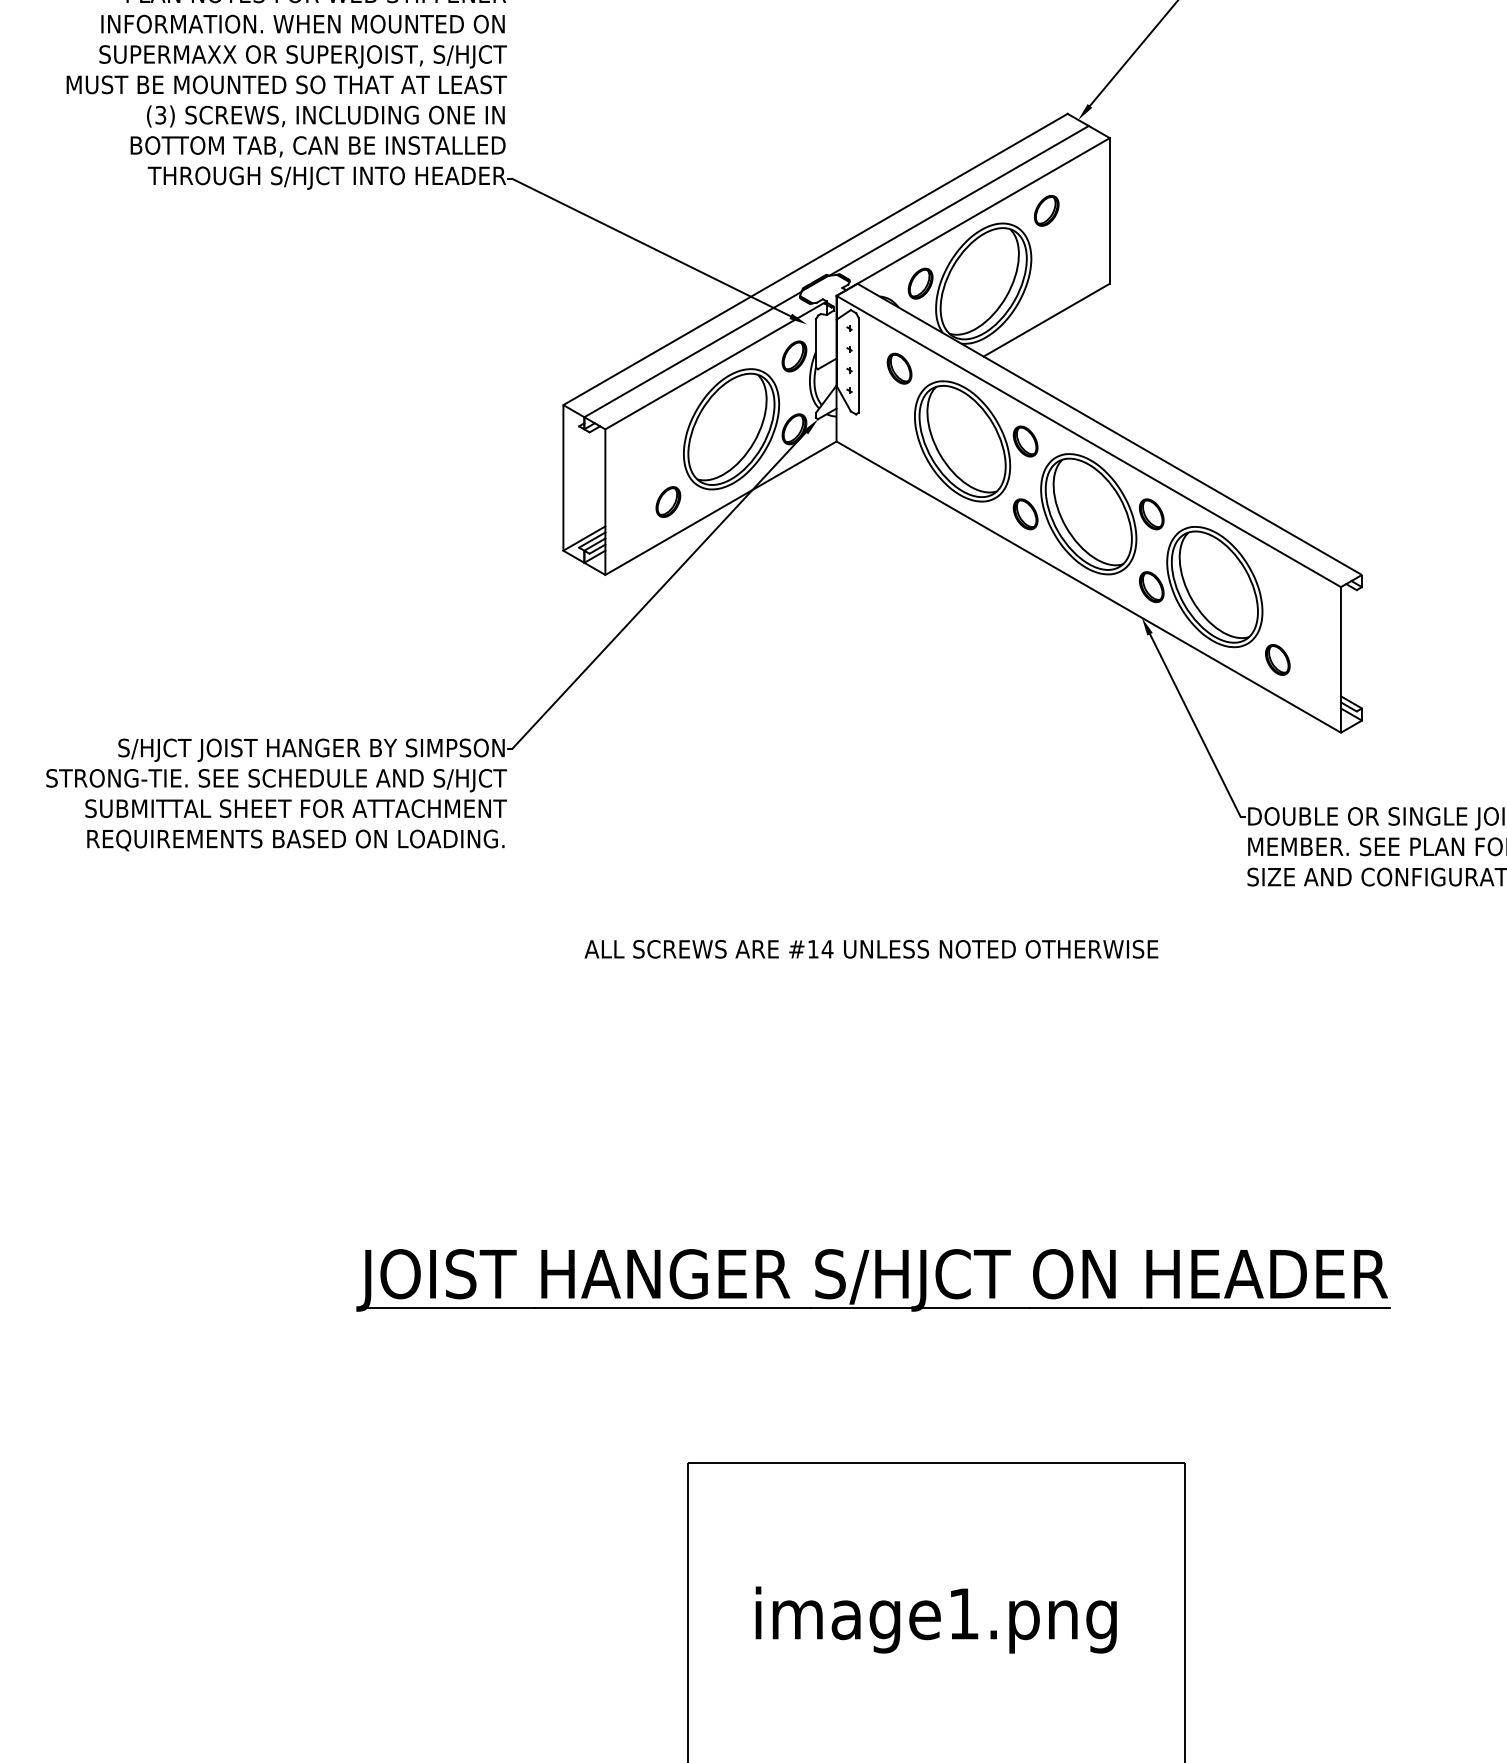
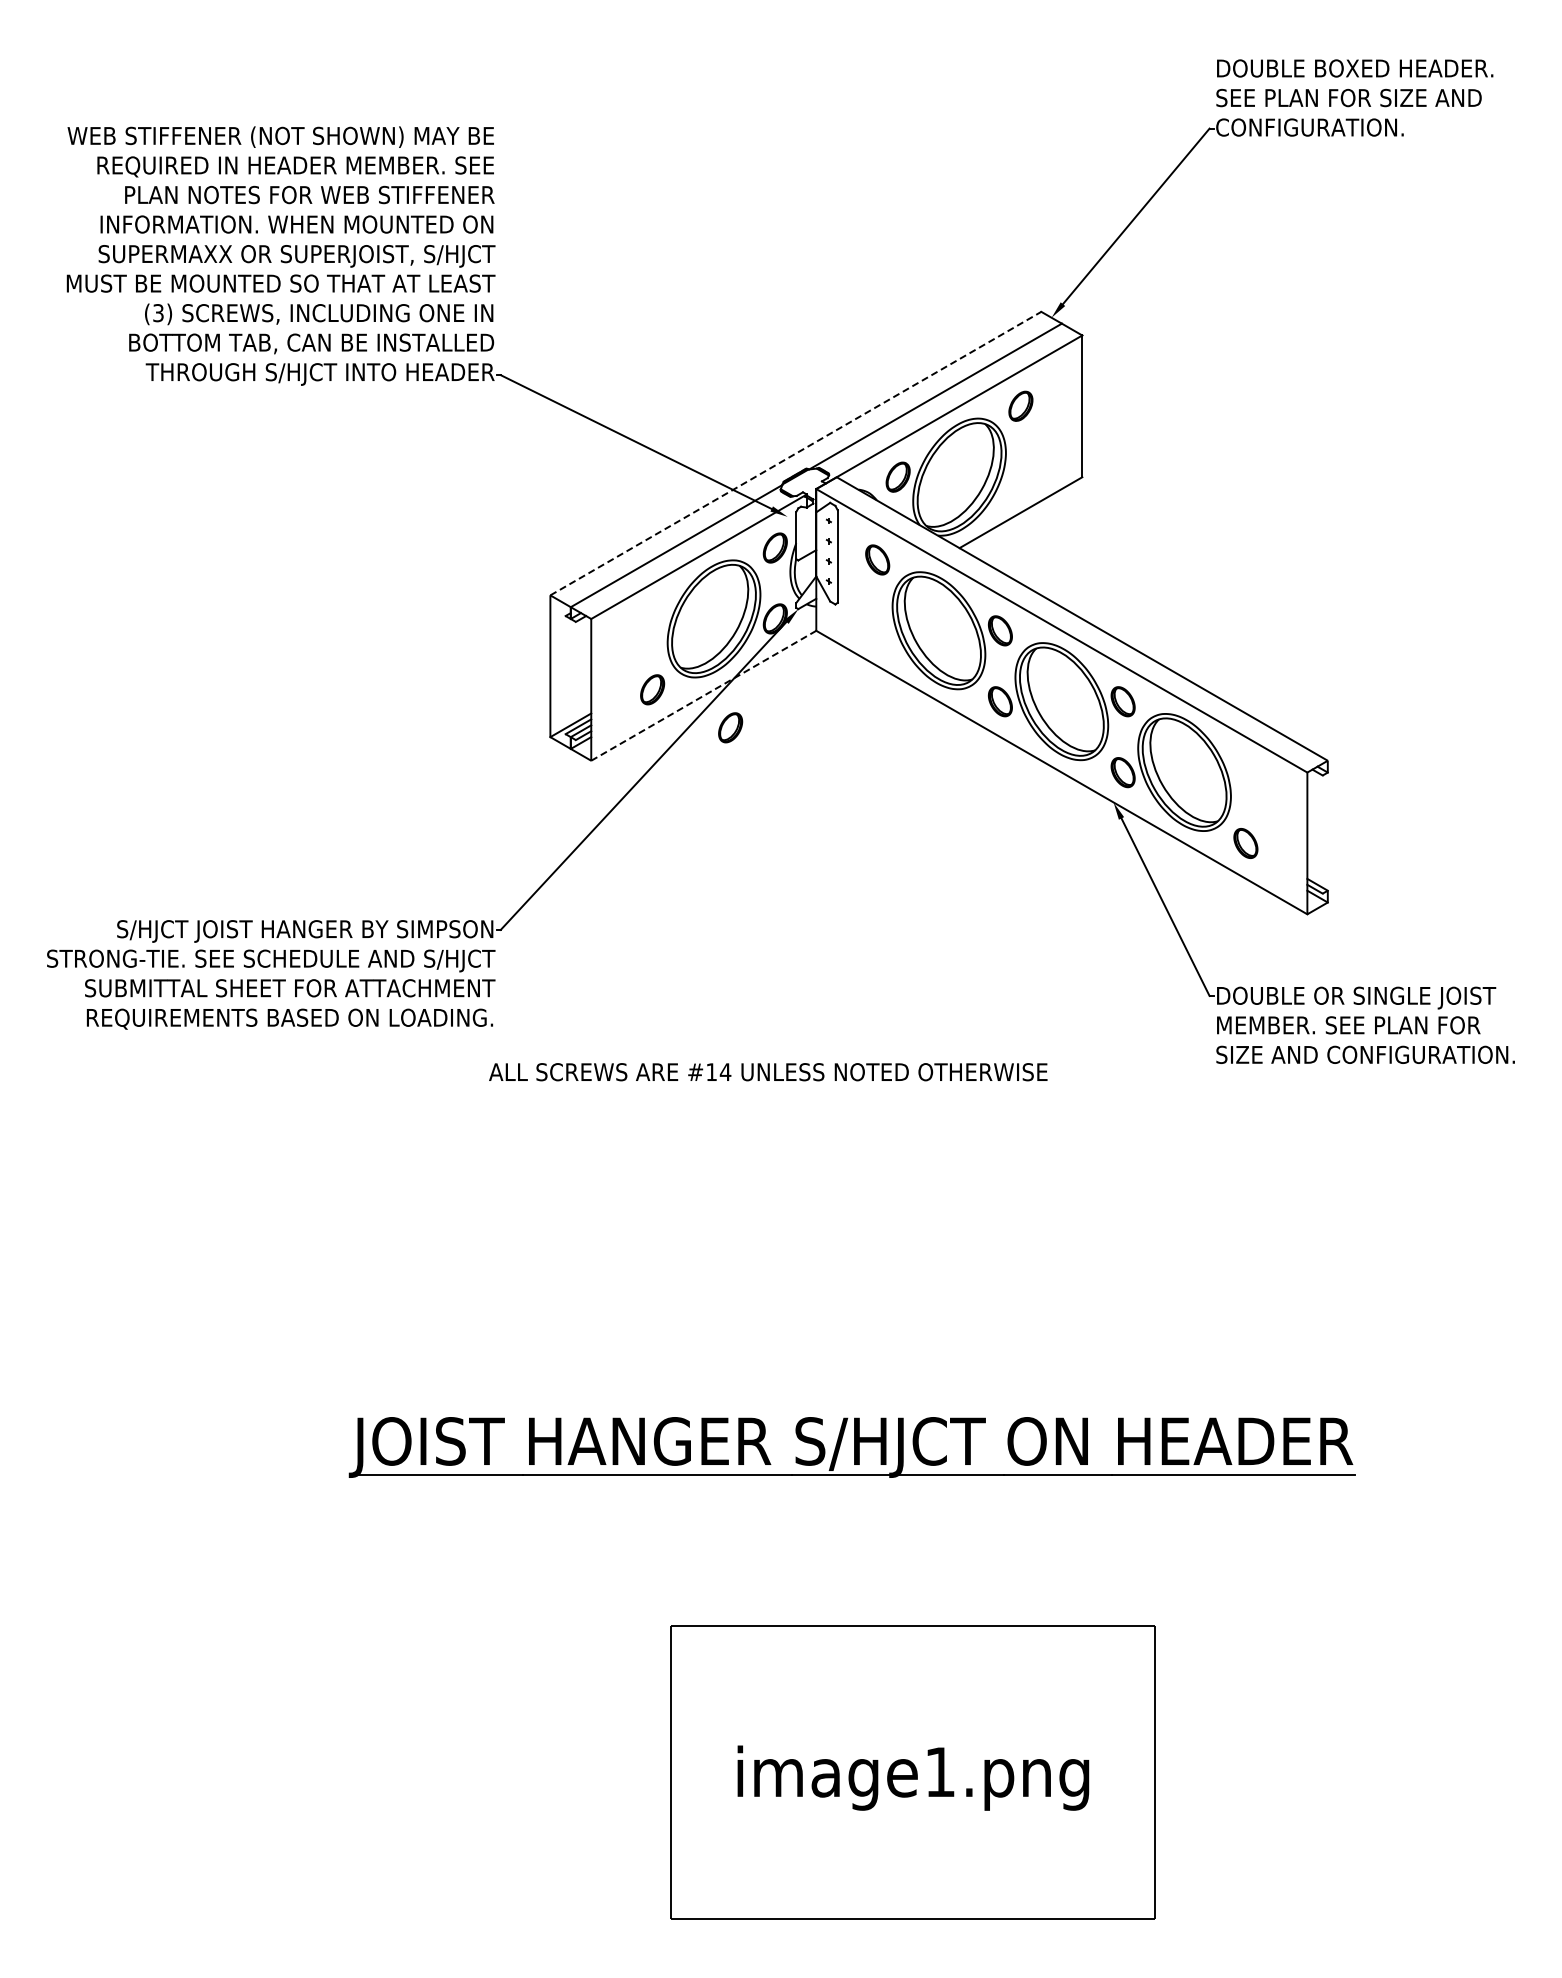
line: (816, 259) -> (796, 453), solid -> dashed
line: (720, 507) -> (703, 695), solid -> dashed
part: (748, 540) -> (730, 727), added
text: (871, 949) -> (768, 1072), moved

